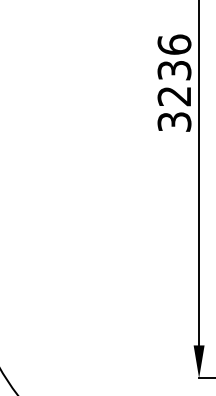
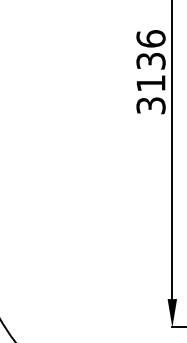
text: (173, 96) -> (150, 83), 3236 -> 3136

